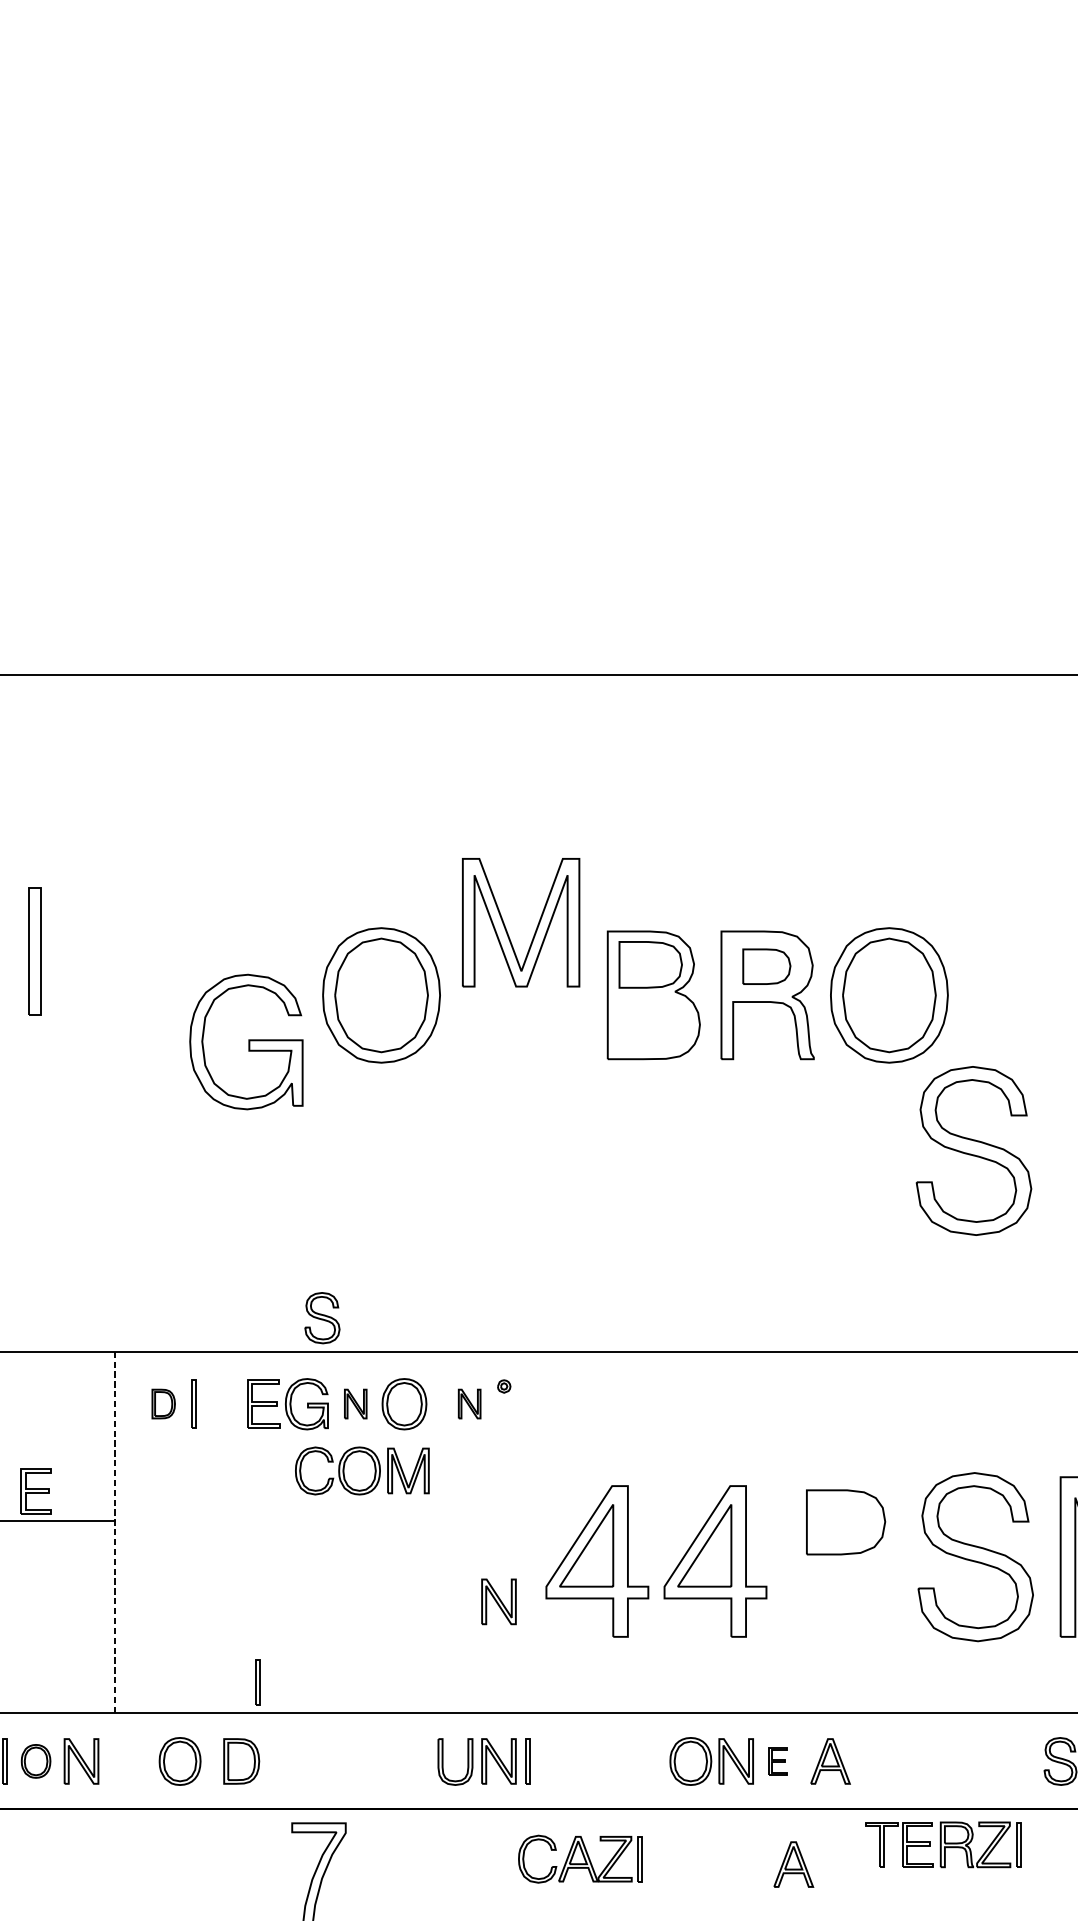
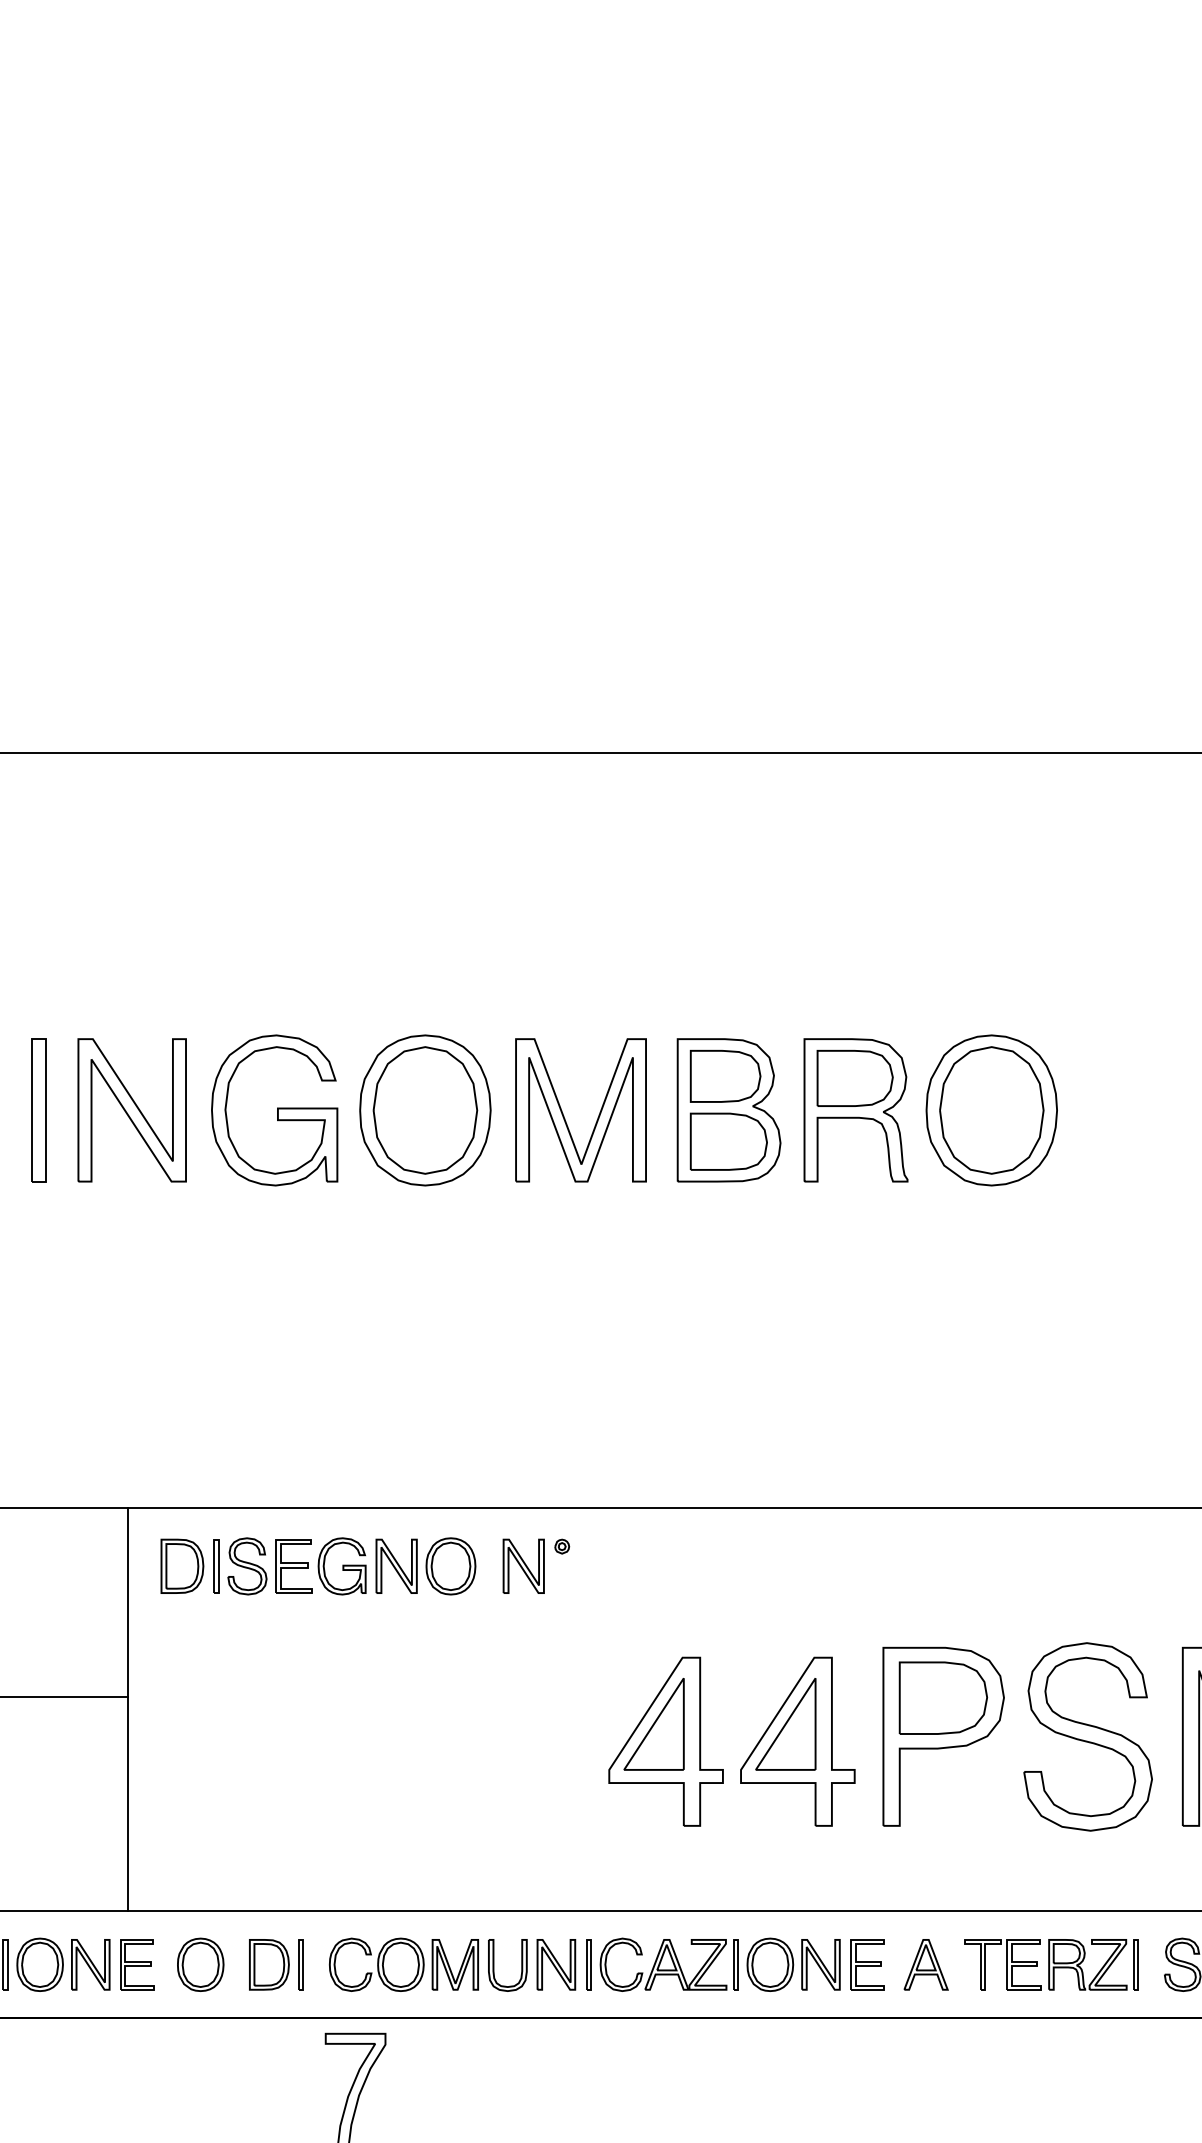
part: (507, 930) -> (565, 1118), moved
part: (34, 951) -> (38, 1110), moved
part: (766, 966) -> (854, 1078), size x1.43
part: (118, 995) -> (131, 1110), added
part: (653, 1023) -> (728, 1141), added
part: (246, 1042) -> (274, 1110), moved
part: (973, 1150) -> (1085, 1283), removed
part: (322, 1318) -> (247, 1566), moved
part: (163, 1403) -> (182, 1565), size x1.67
part: (355, 1403) -> (396, 1565), size x1.67
part: (469, 1403) -> (523, 1565), size x1.67
part: (361, 1470) -> (403, 1964), moved
part: (36, 1491) -> (137, 1964), moved
line: (115, 1532) -> (128, 1709), dashed -> solid
part: (846, 1556) -> (943, 1736), added
part: (499, 1601) -> (556, 1786), removed
part: (257, 1682) -> (300, 1964), moved
part: (35, 1761) -> (39, 1964), size x1.43
part: (777, 1761) -> (867, 1964), size x1.67
part: (942, 1844) -> (1051, 1964), moved
part: (579, 1858) -> (668, 1964), moved
part: (793, 1864) -> (884, 2079), removed

